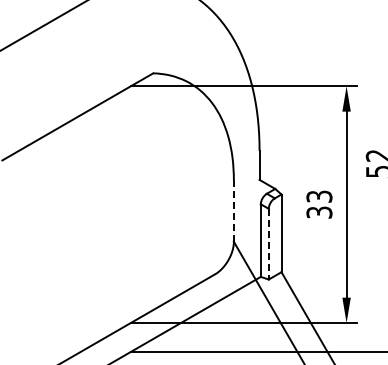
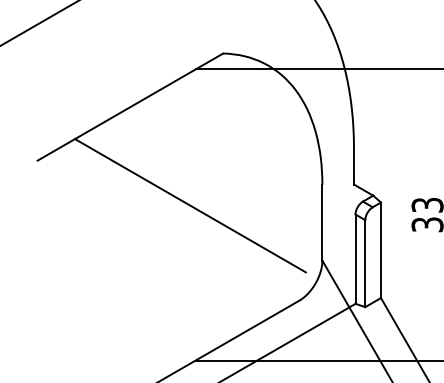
line: (126, 196) -> (190, 204), added
line: (233, 211) -> (321, 223), dashed -> solid
line: (268, 244) -> (364, 263), dashed -> solid

